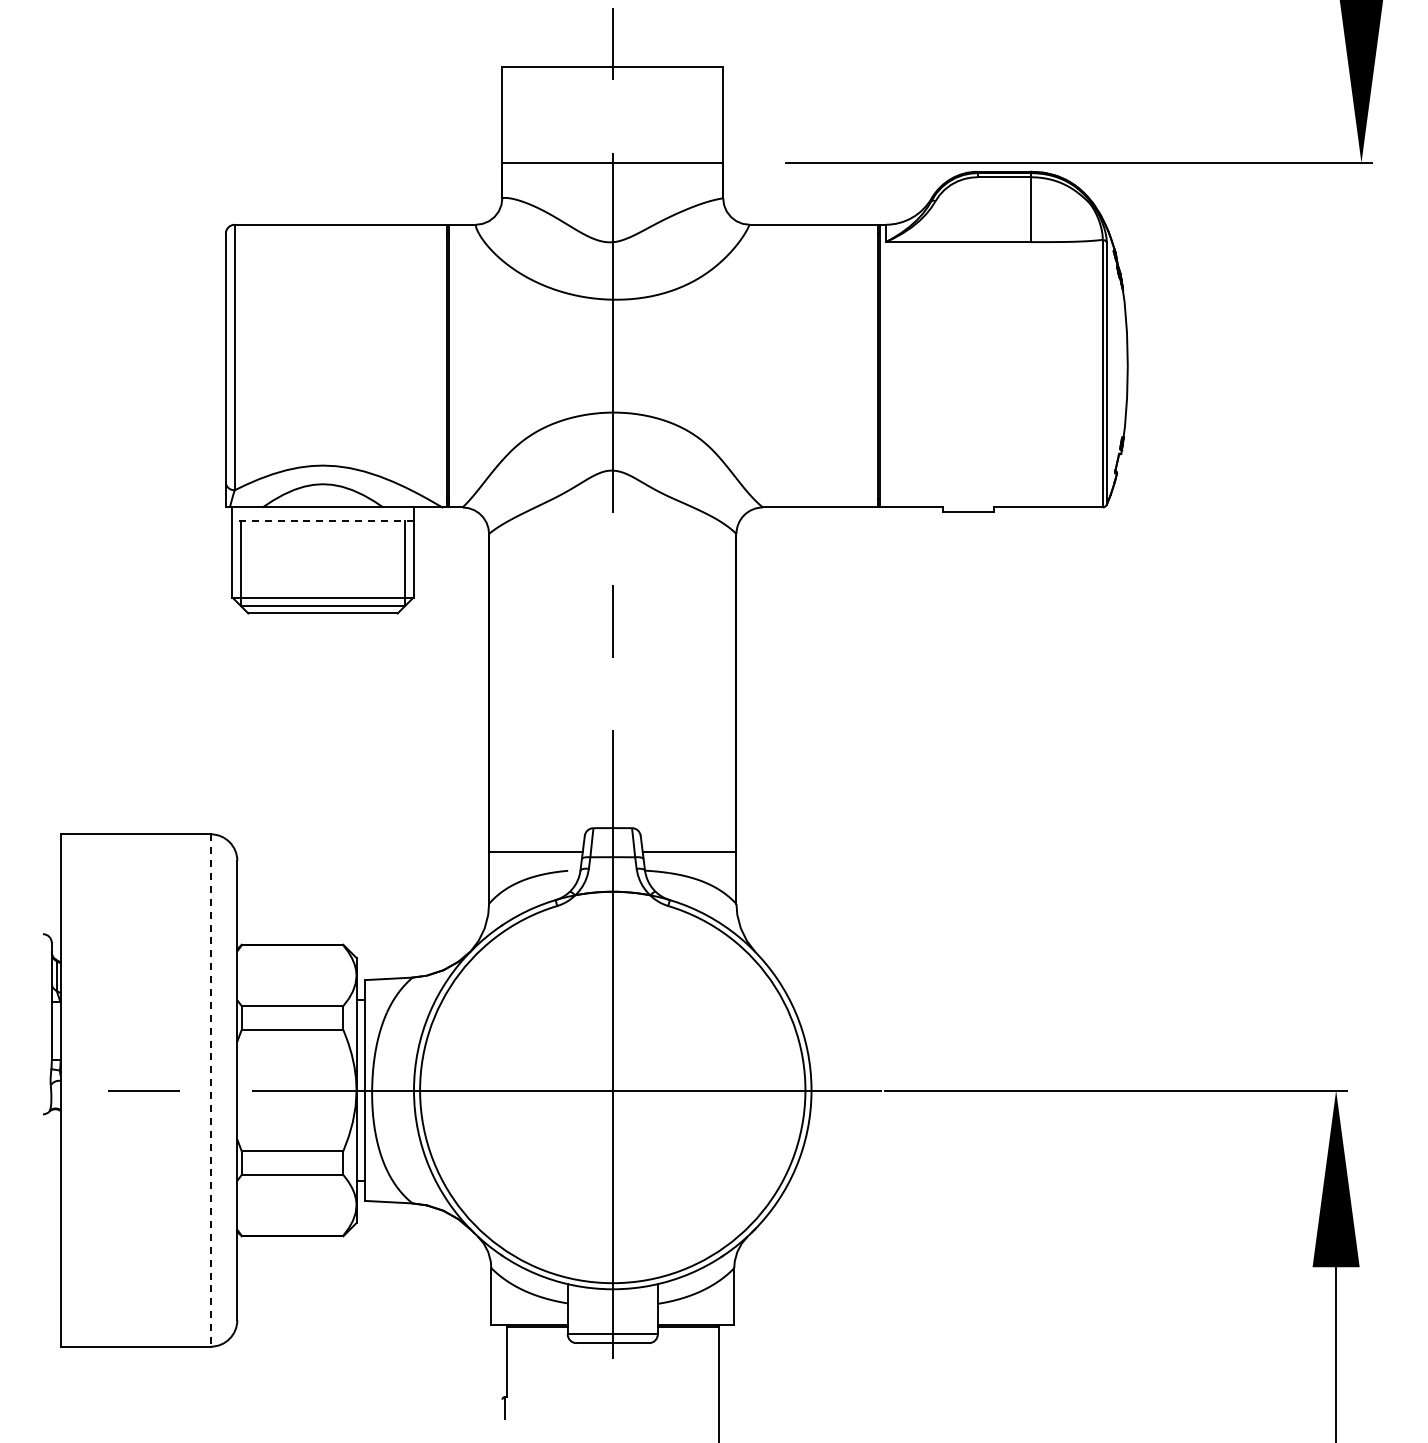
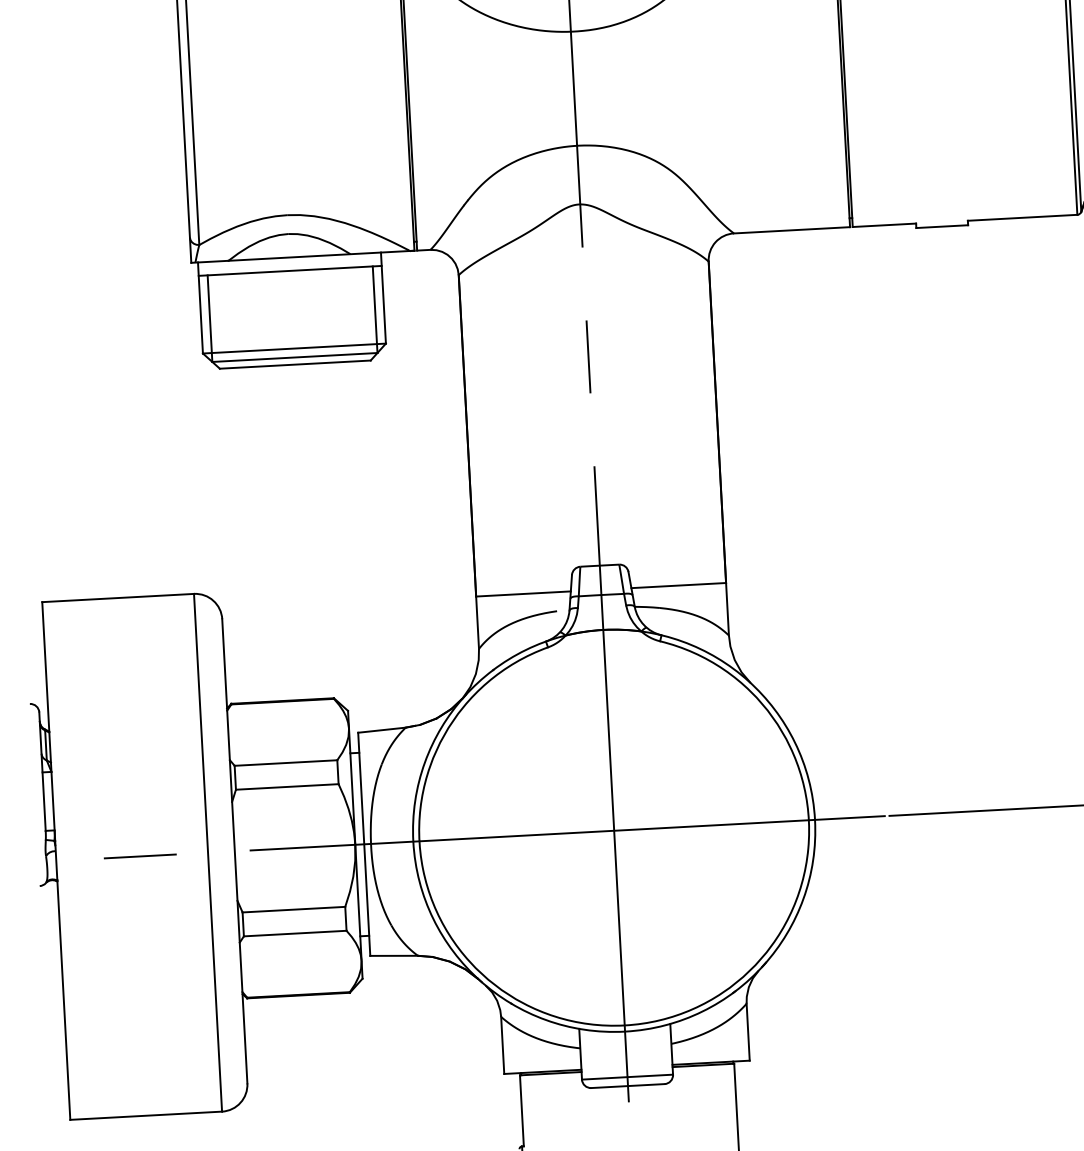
line: (323, 520) -> (290, 270), dashed -> solid
line: (210, 1091) -> (207, 853), dashed -> solid

